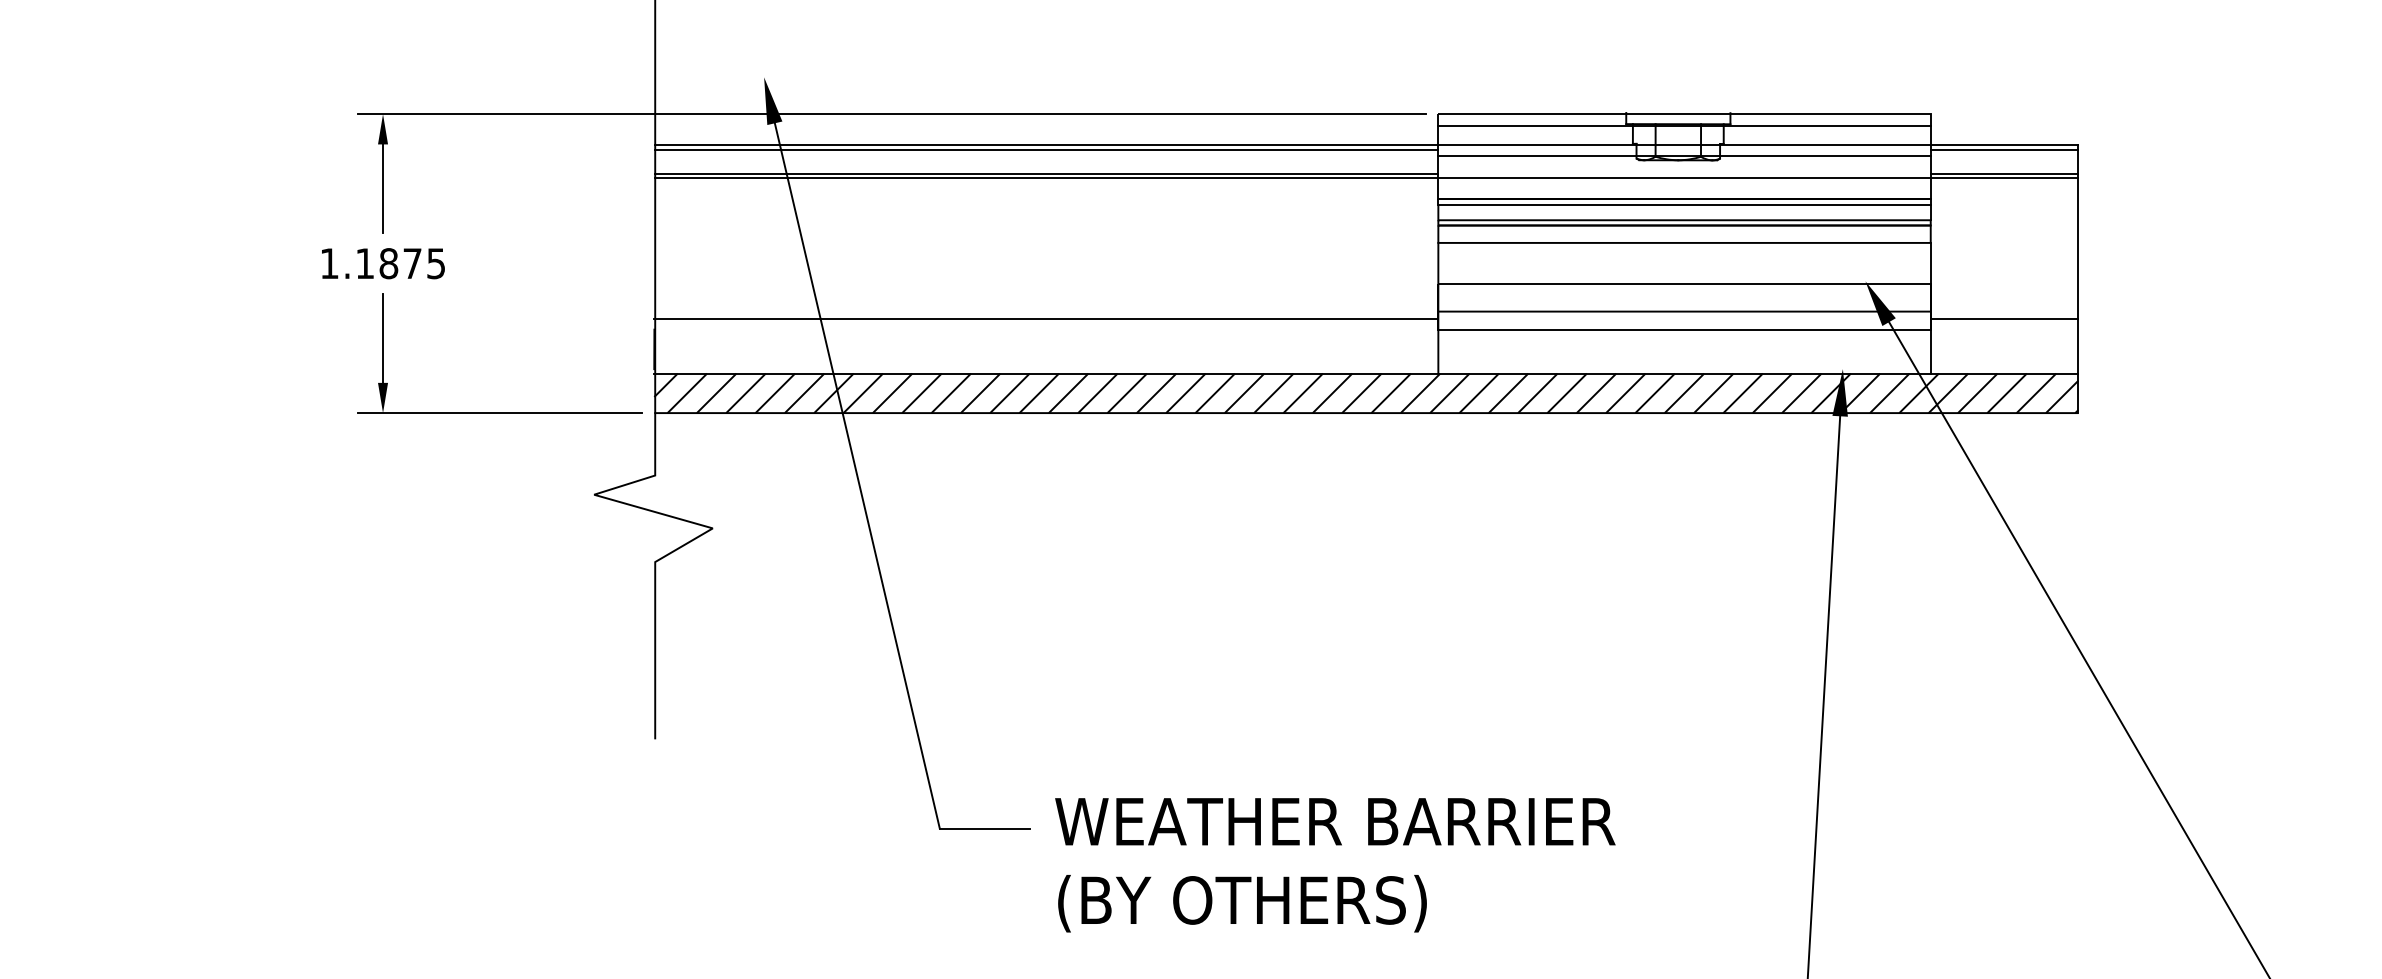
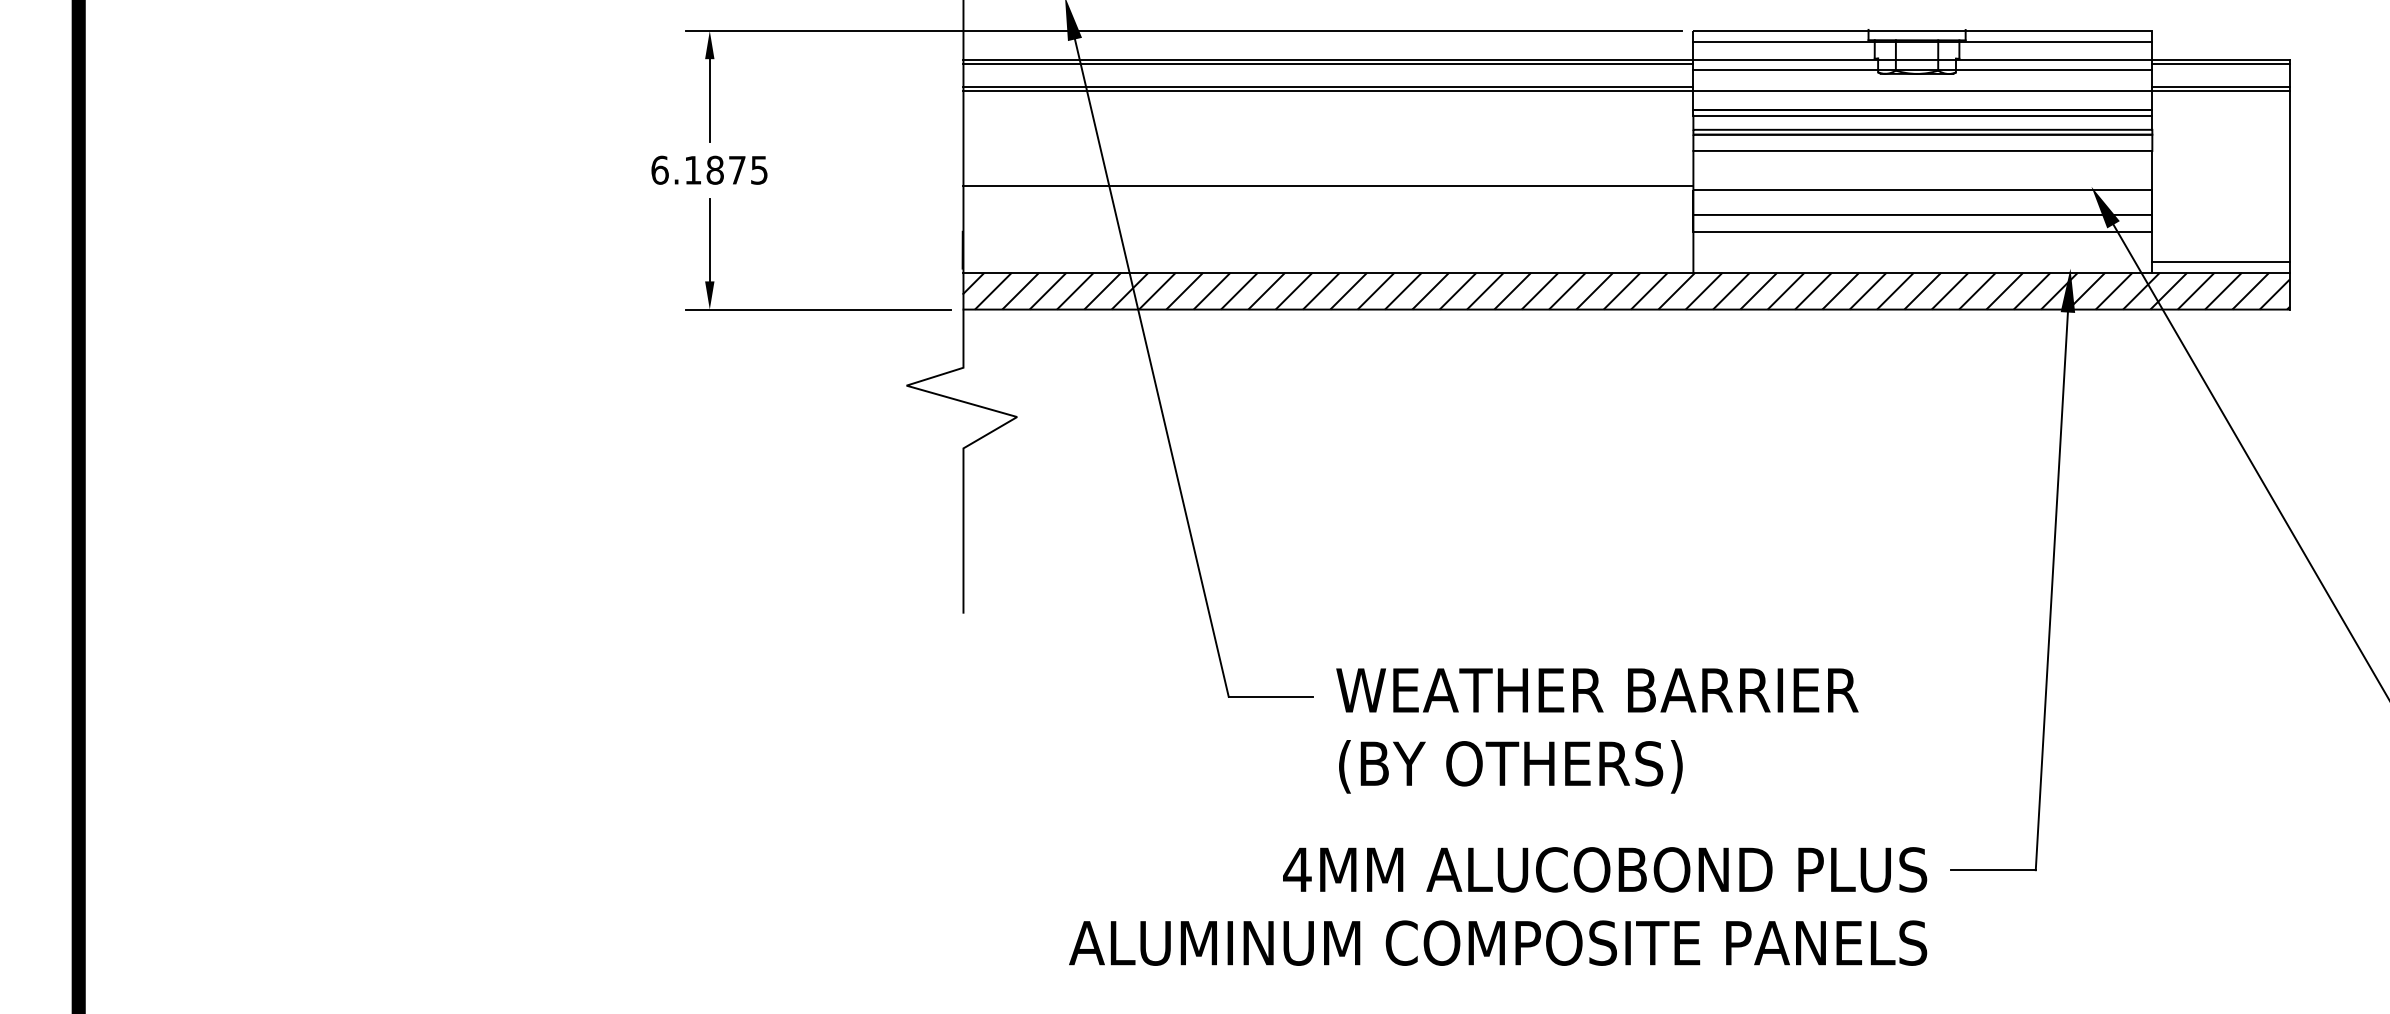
text: (329, 262) -> (659, 169), 1.1875 -> 6.1875
line: (1045, 318) -> (1327, 186), moved
line: (2003, 318) -> (2220, 262), moved

